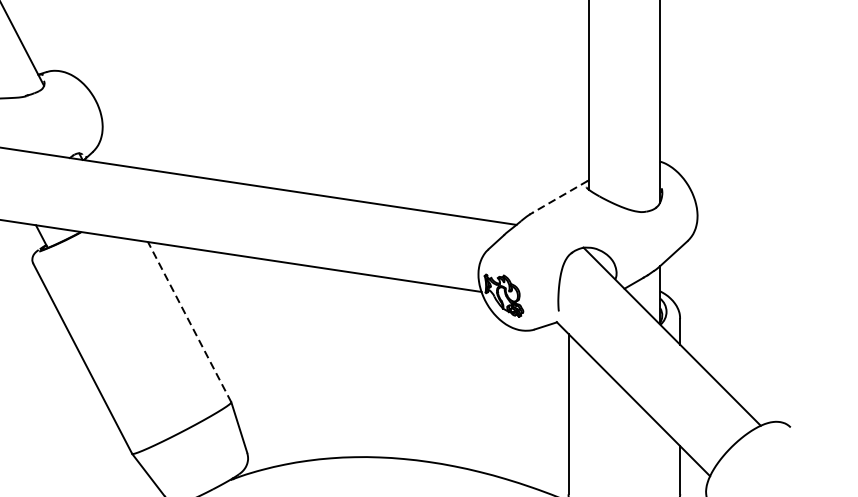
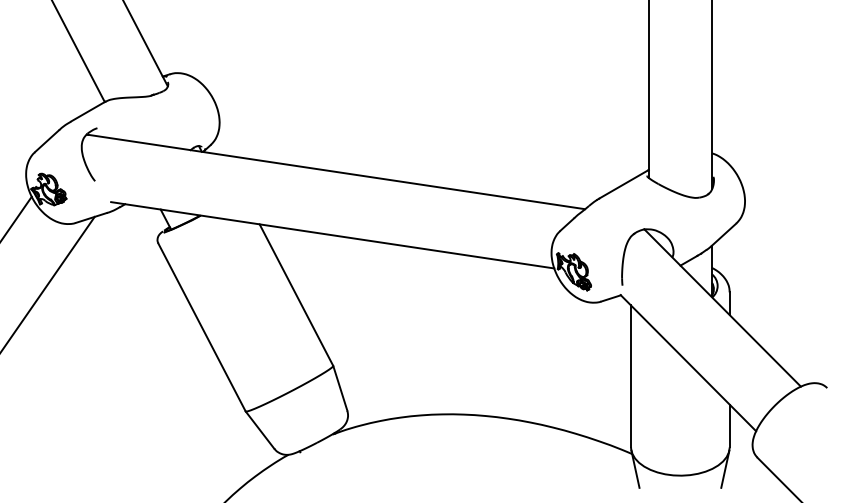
line: (559, 196) -> (623, 184), dashed -> solid
line: (189, 322) -> (296, 295), dashed -> solid

